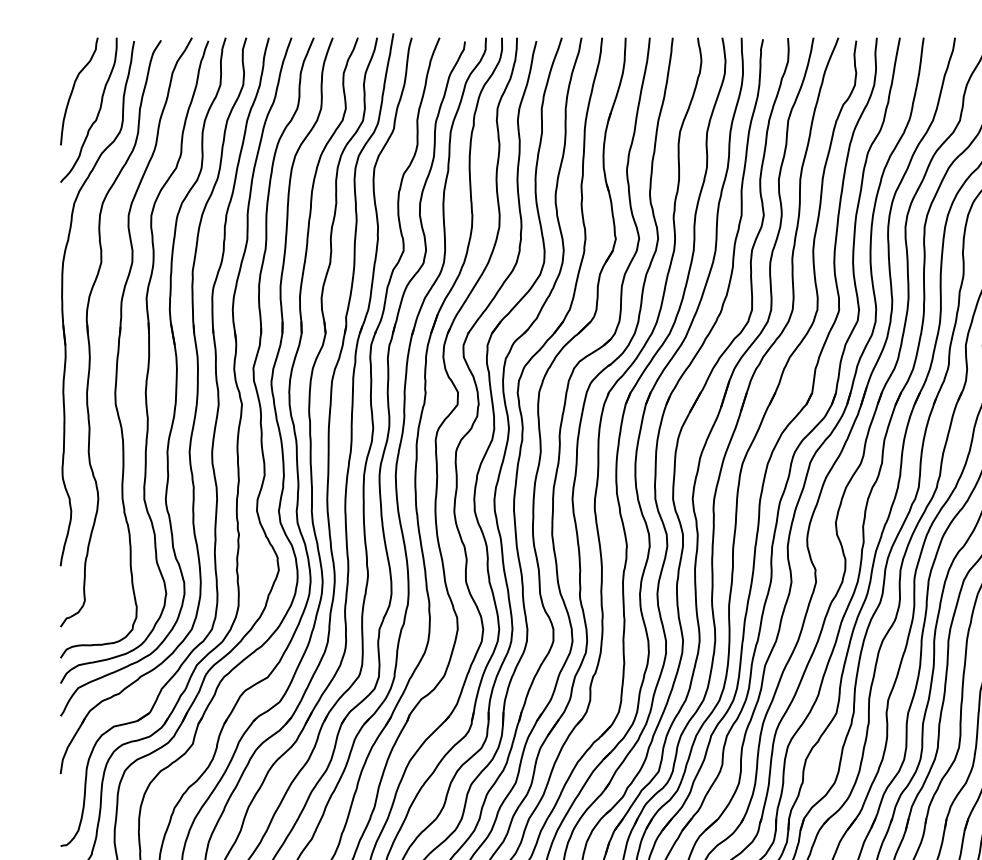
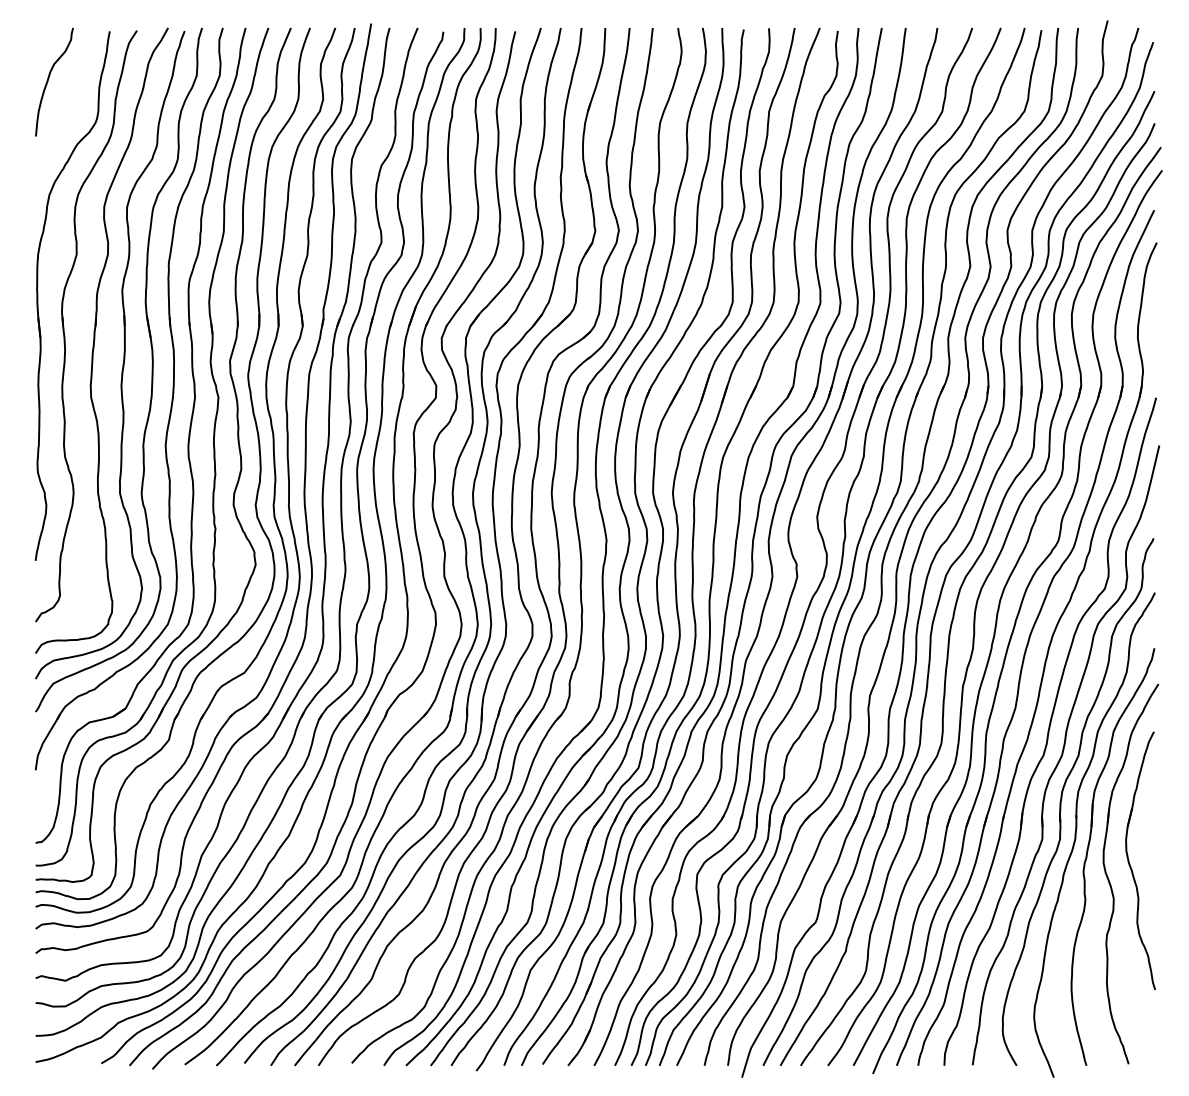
curve: (97, 113) -> (72, 104), removed

